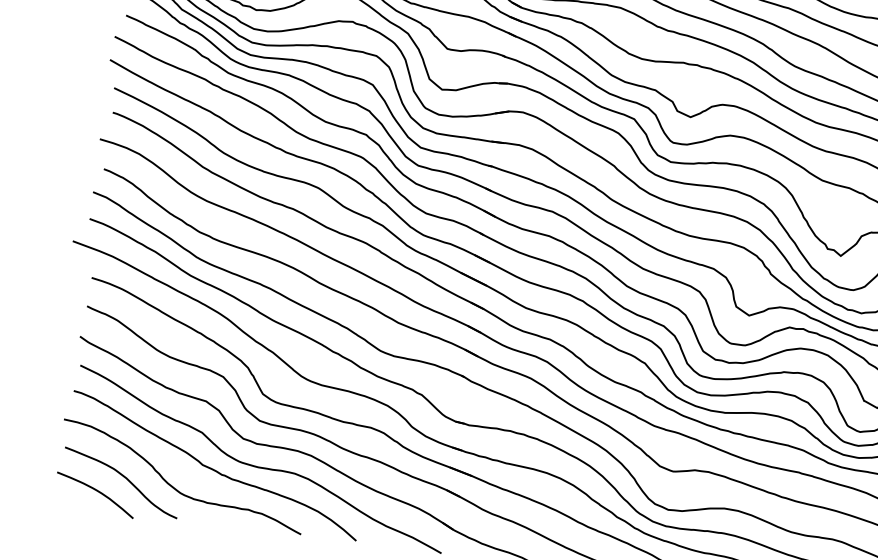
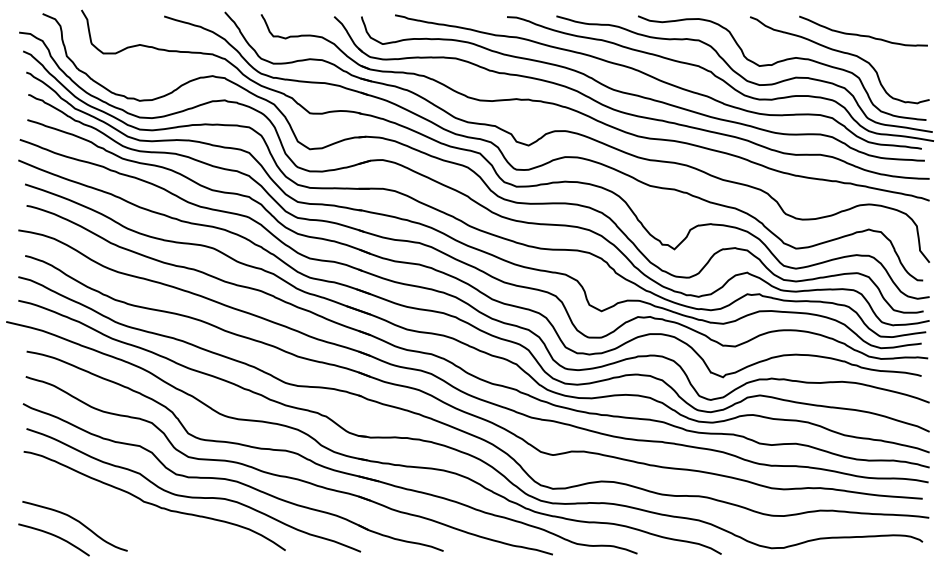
curve: (174, 486) -> (121, 523), removed

